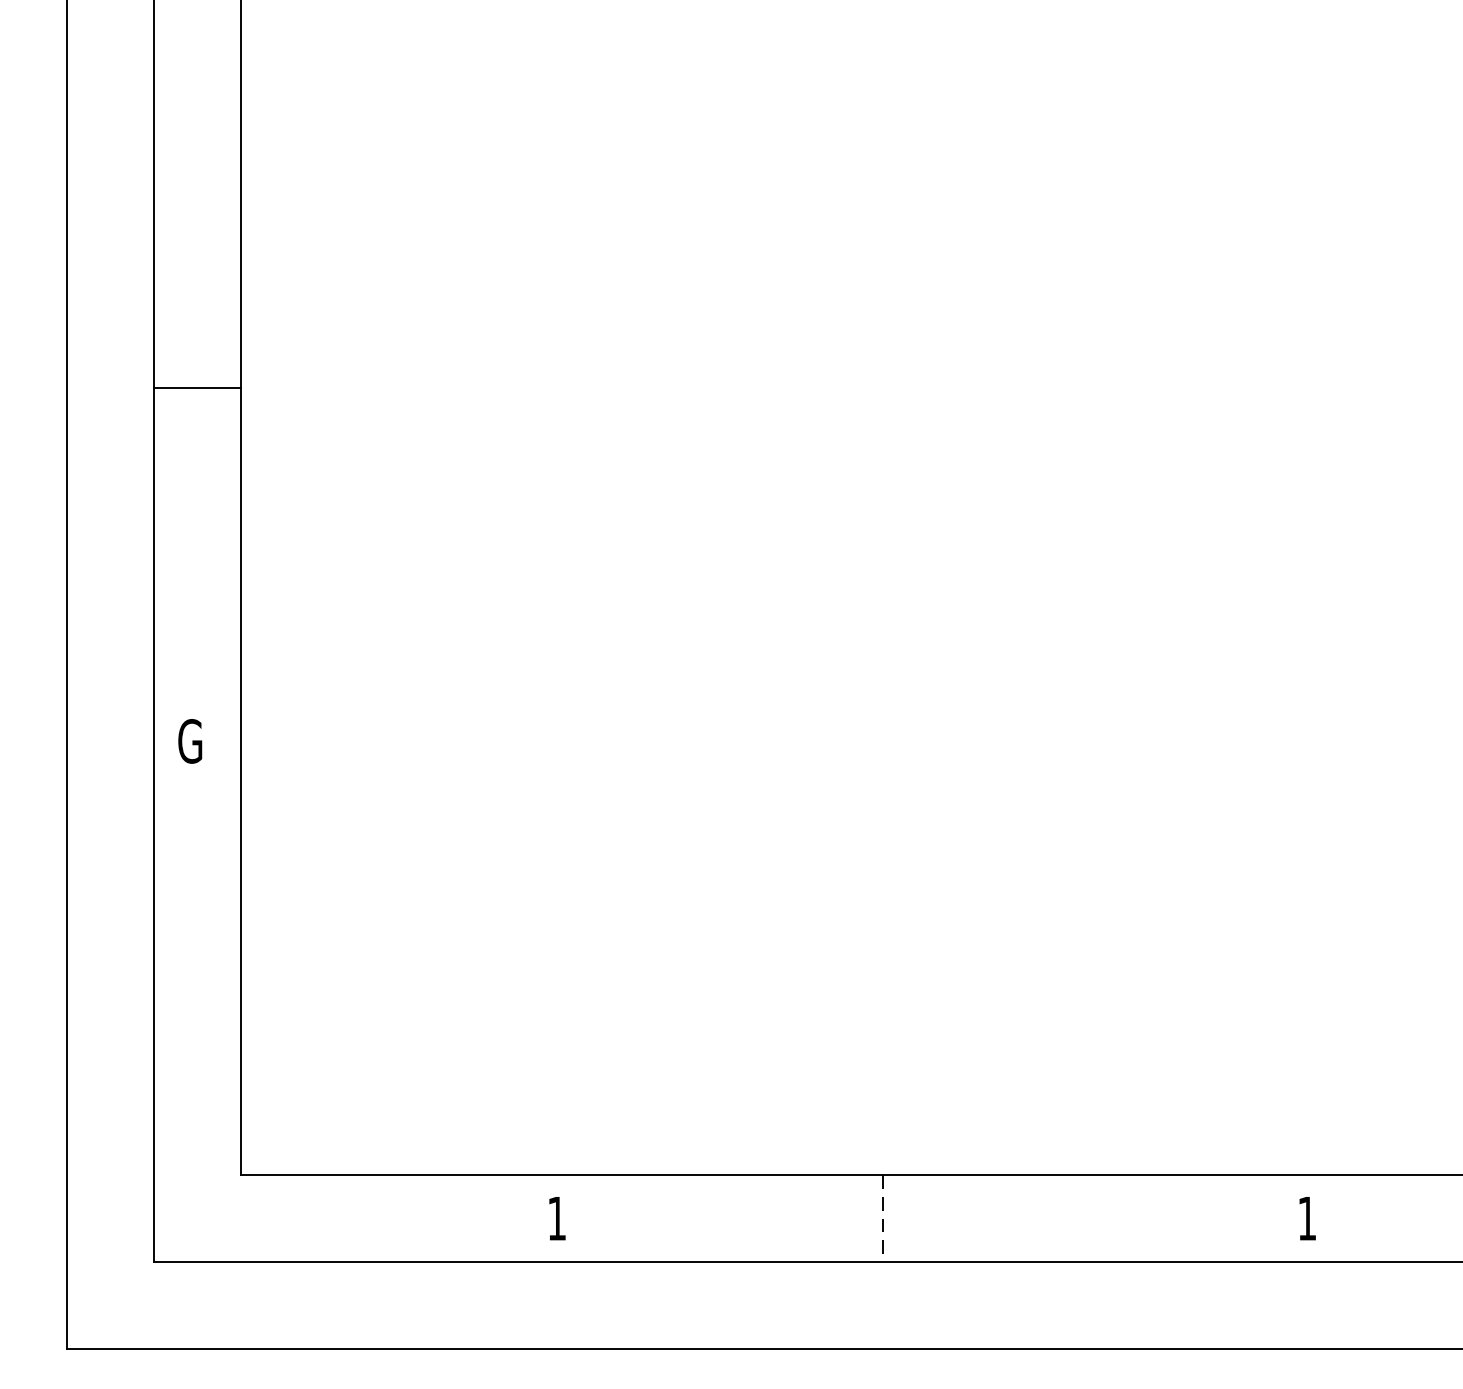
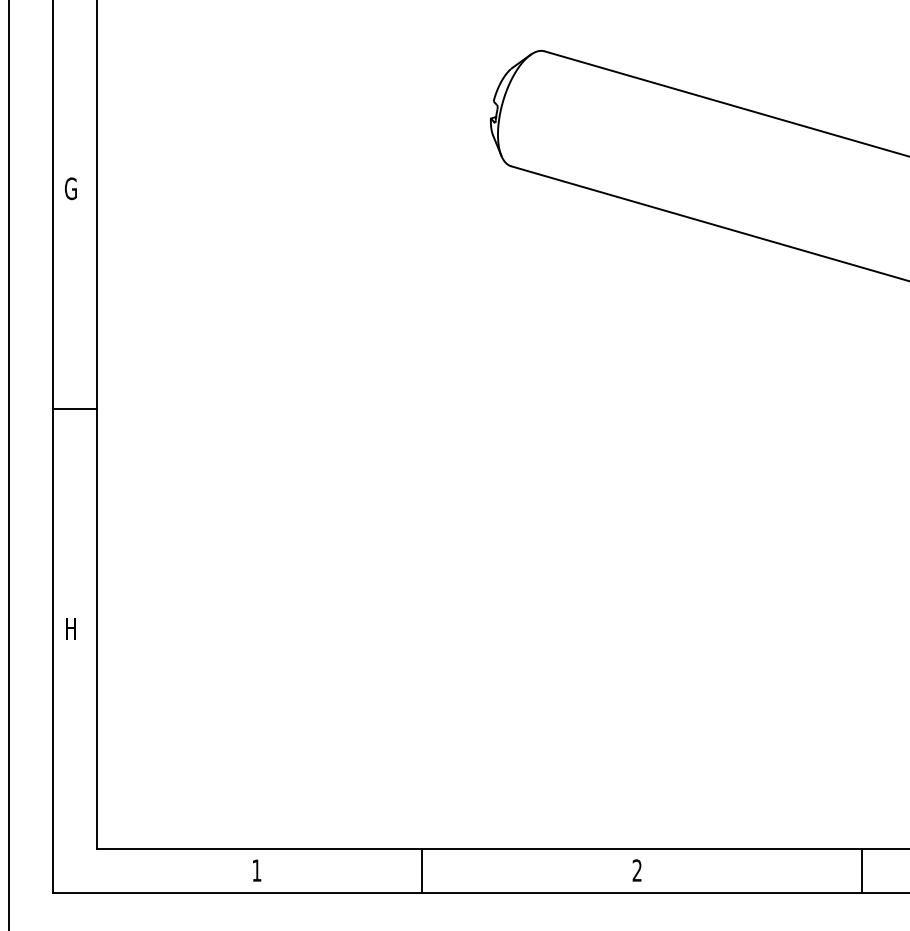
line: (197, 387) -> (74, 408), moved
text: (189, 741) -> (70, 628), G -> H
line: (883, 1218) -> (422, 870), dashed -> solid
text: (1305, 1218) -> (636, 870), 1 -> 2

